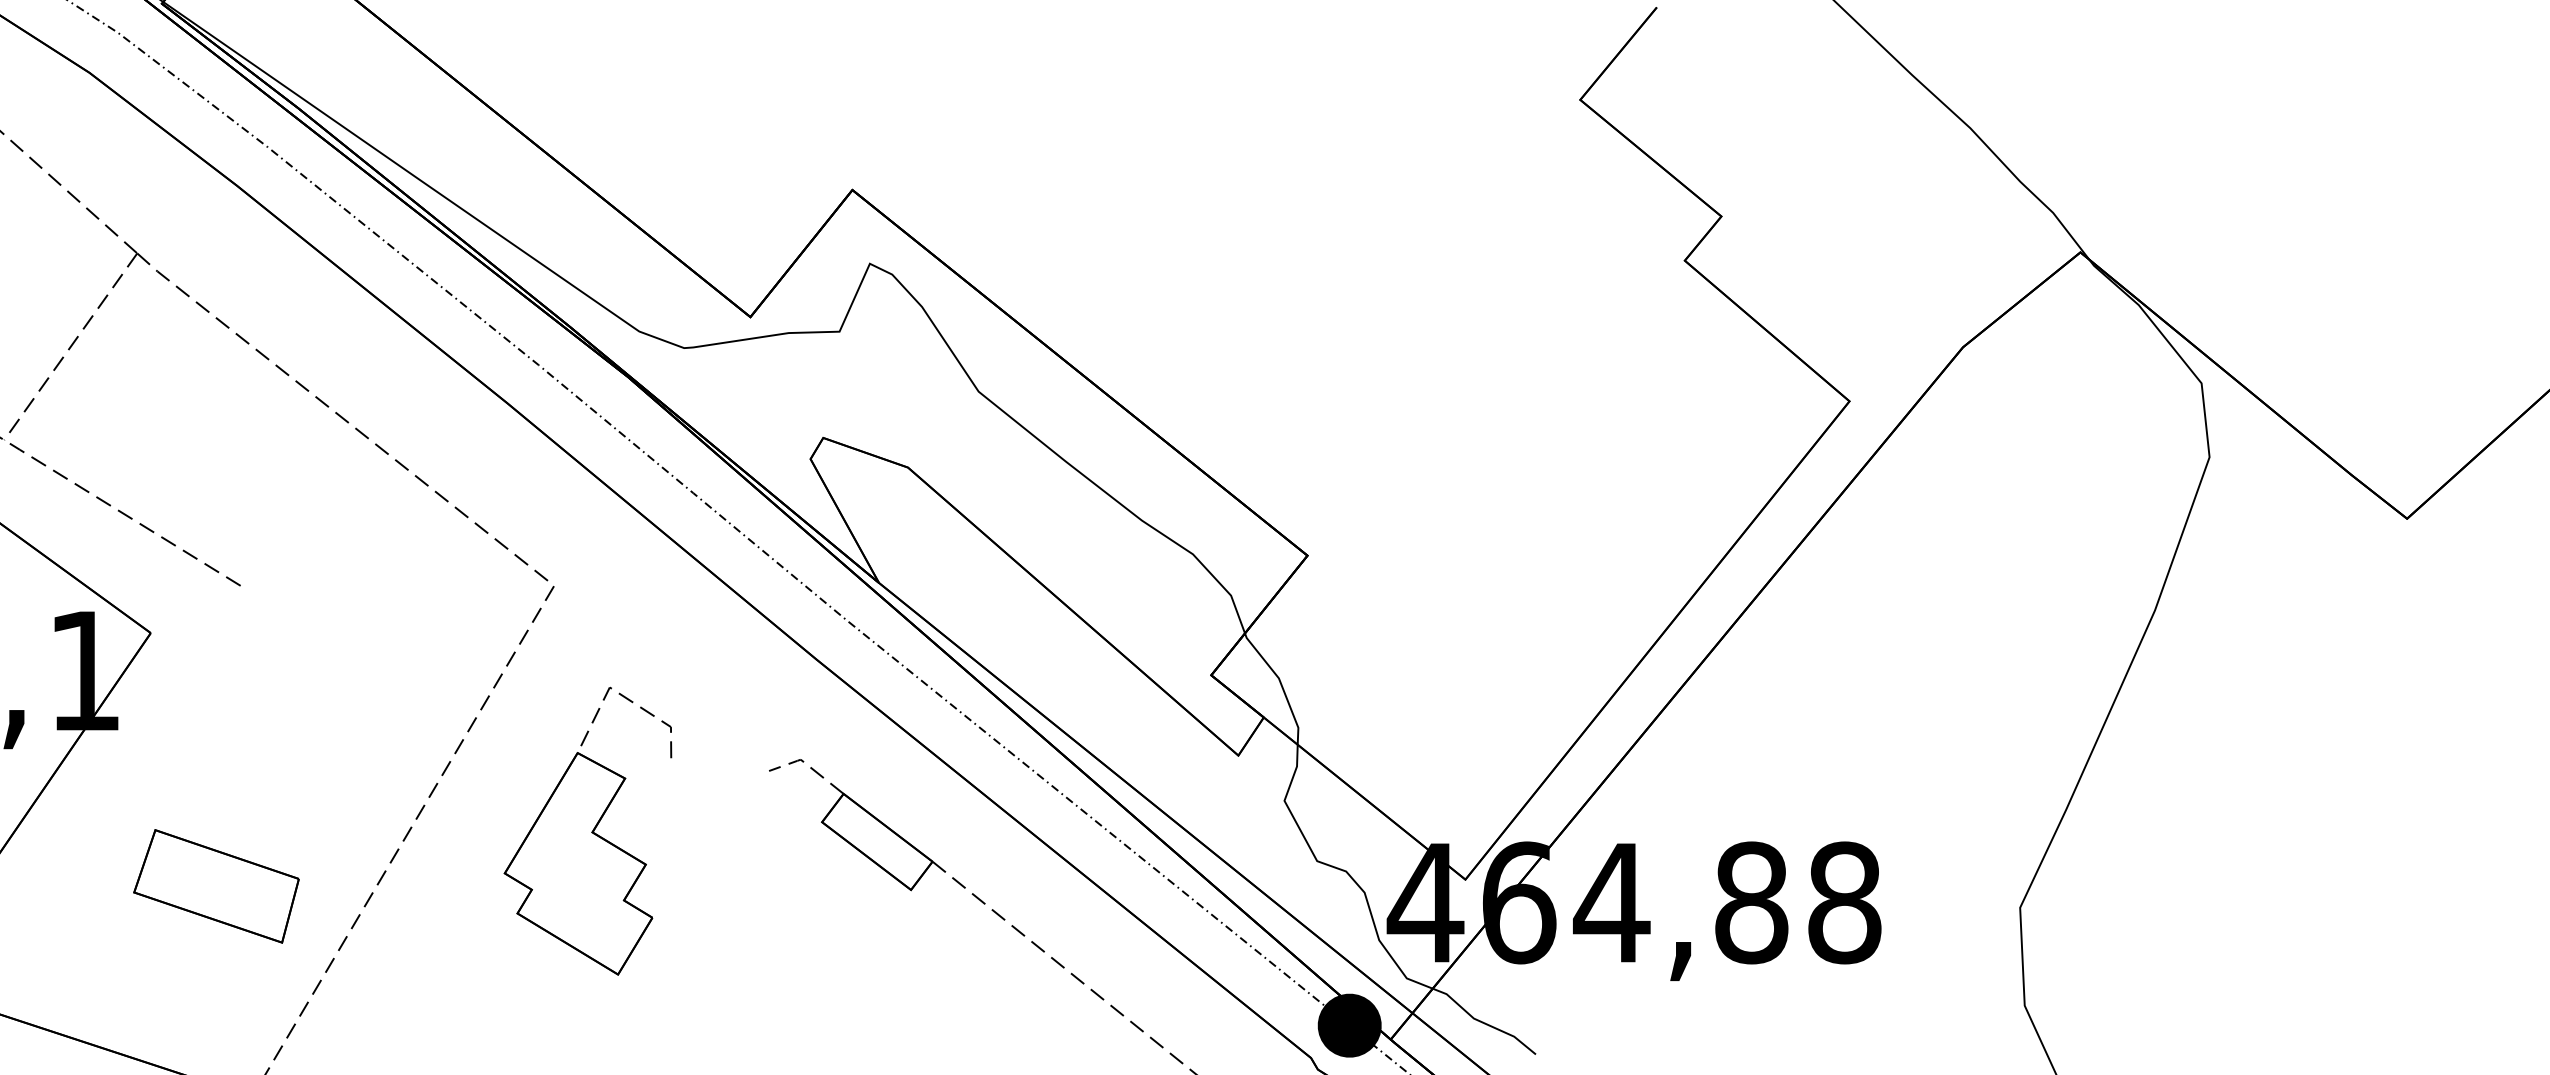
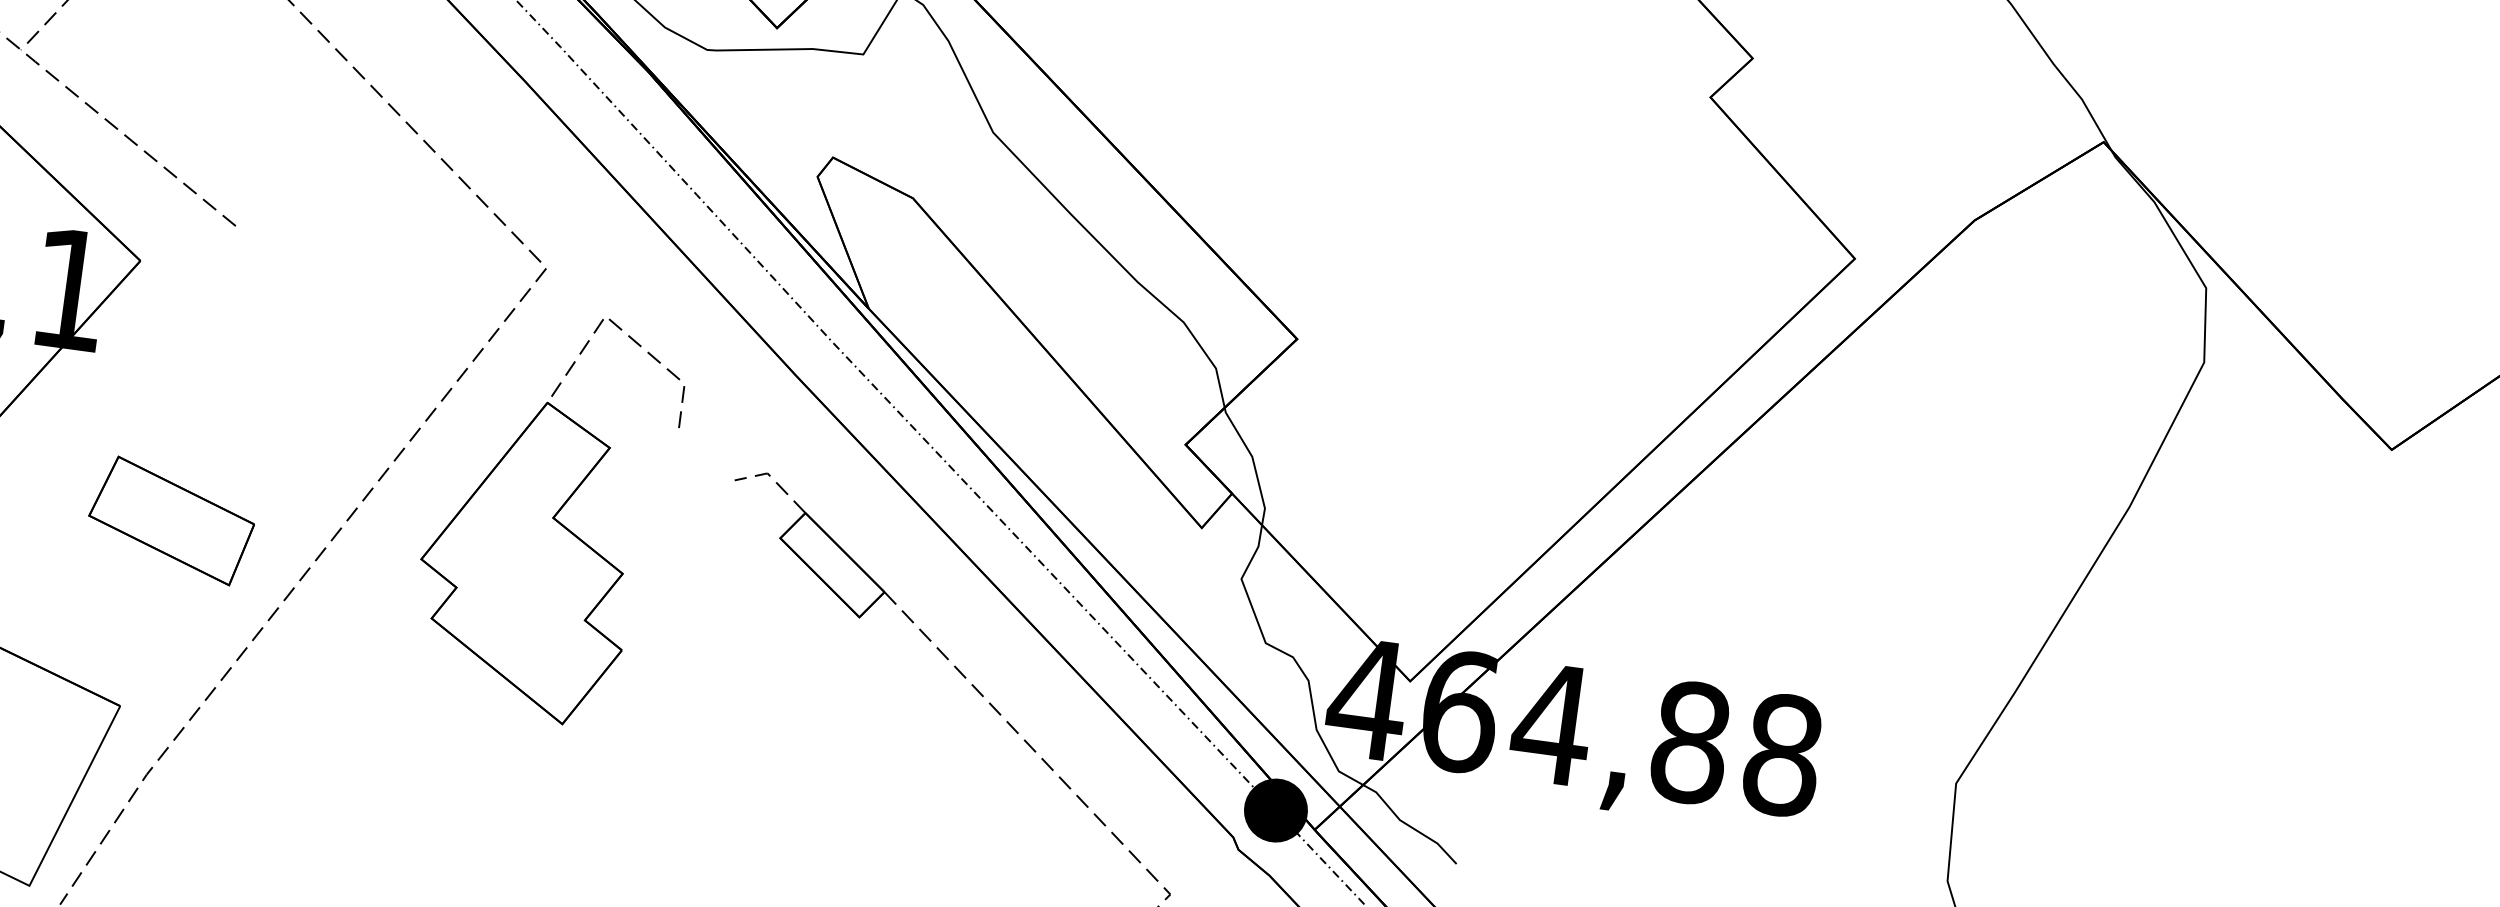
part: (587, 831) -> (546, 516), size x1.43

